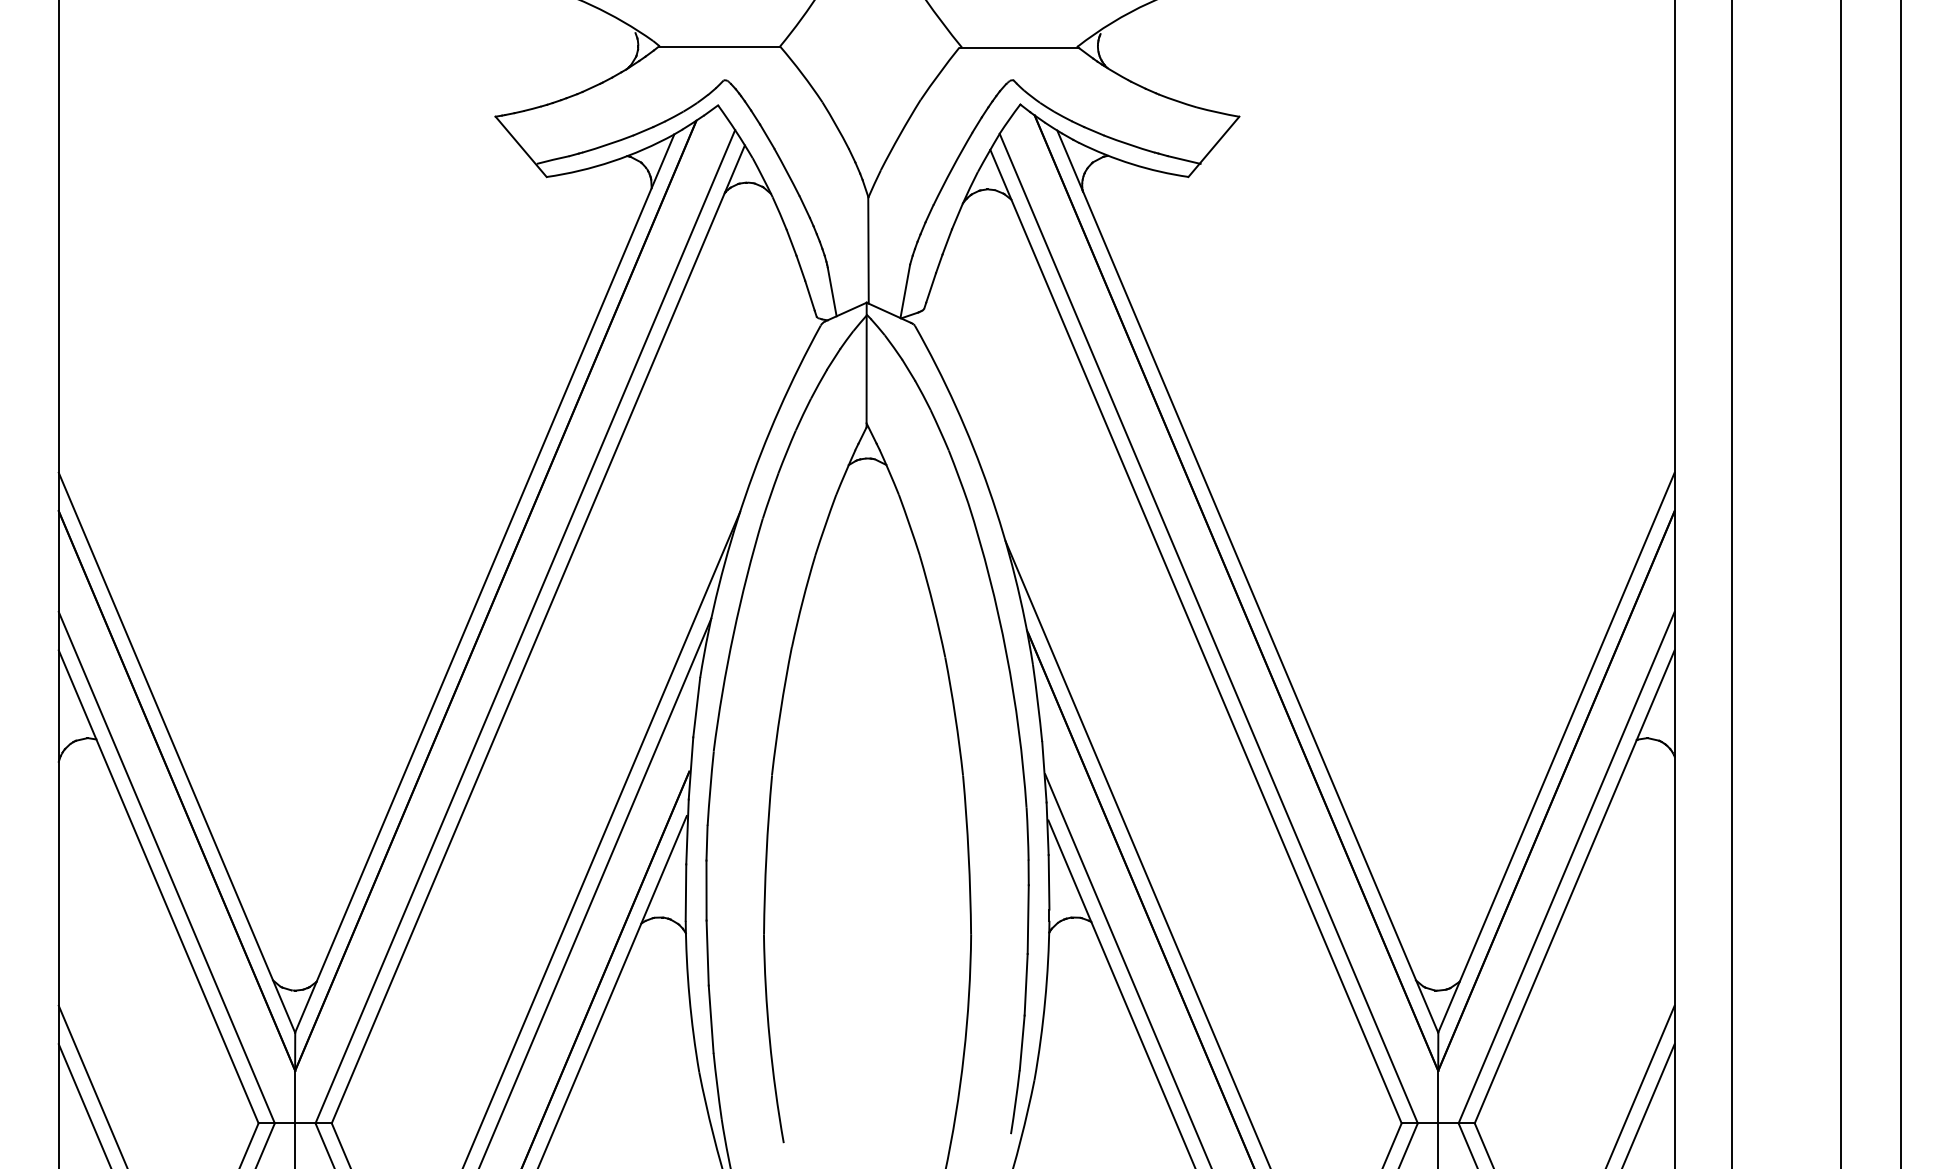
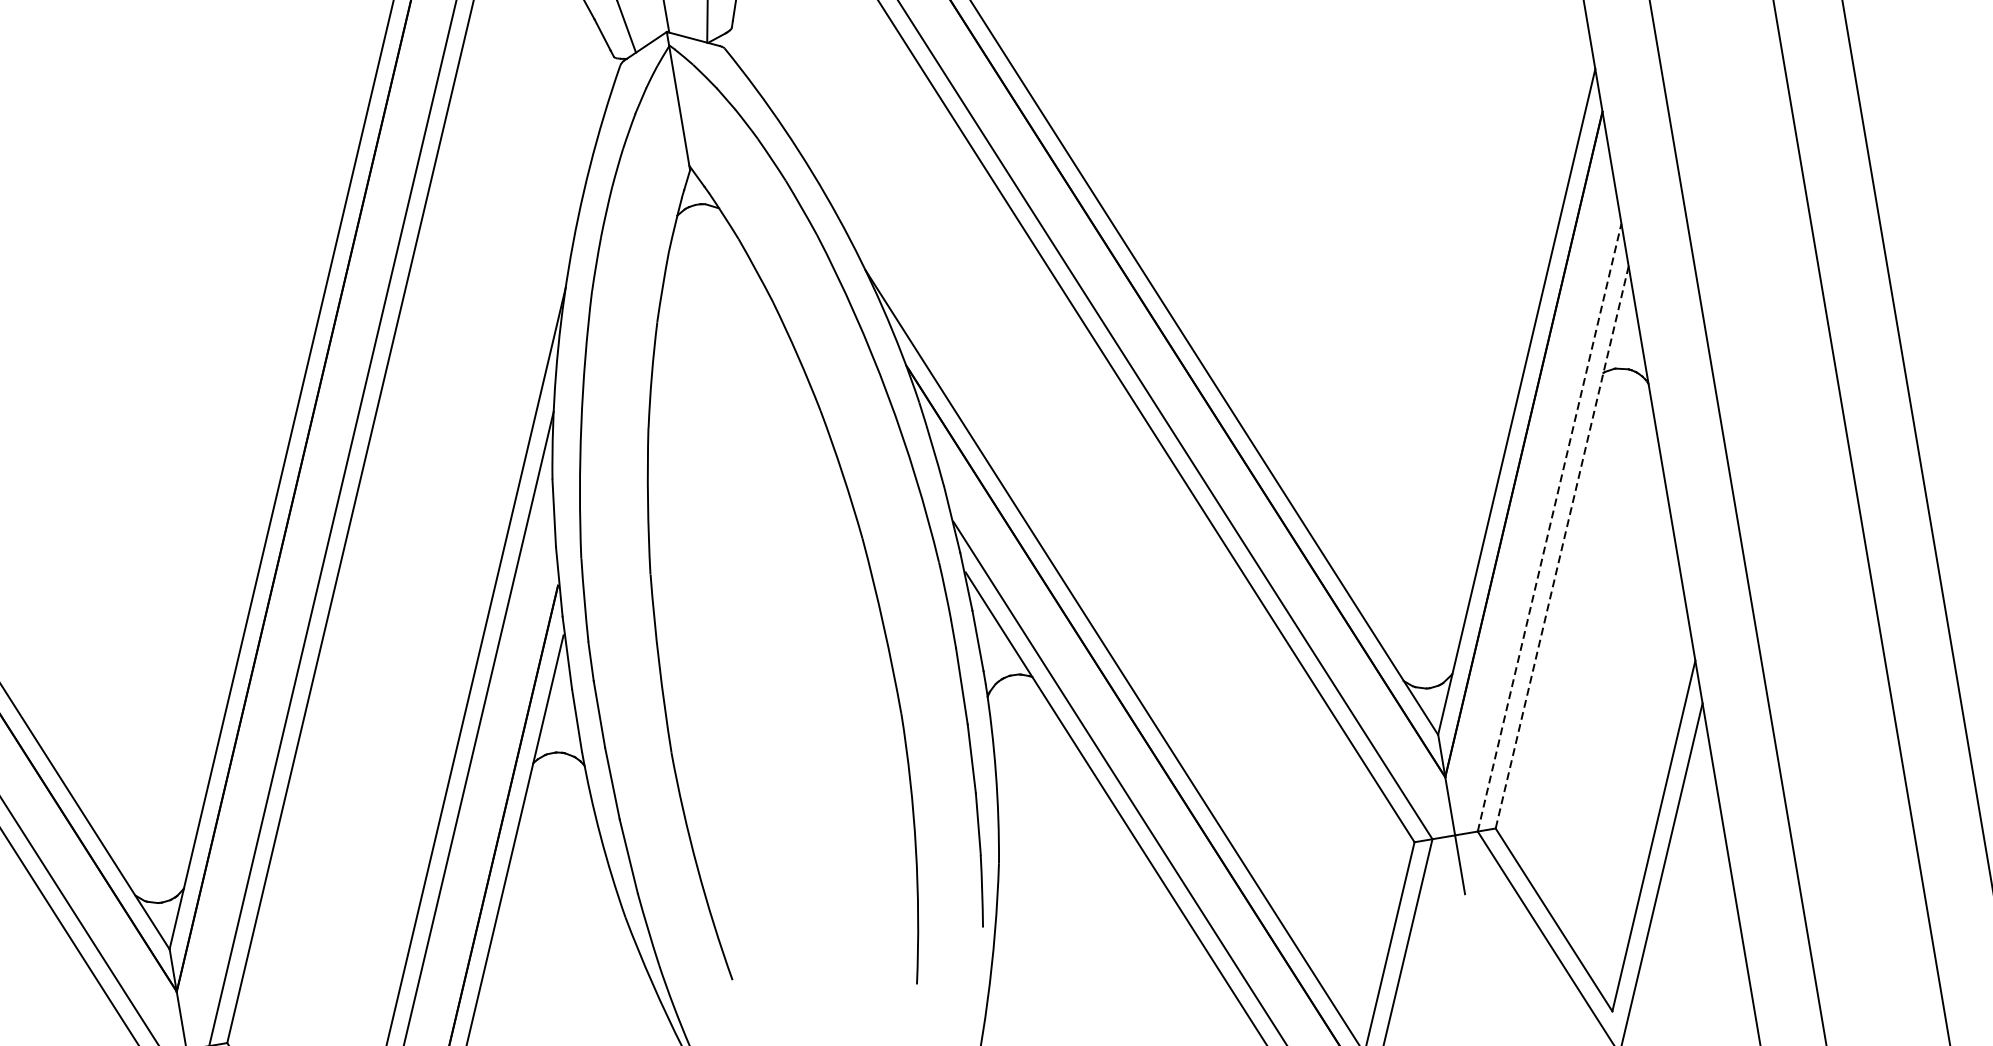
line: (1566, 867) -> (1549, 527), solid -> dashed
line: (1574, 886) -> (1561, 546), solid -> dashed

